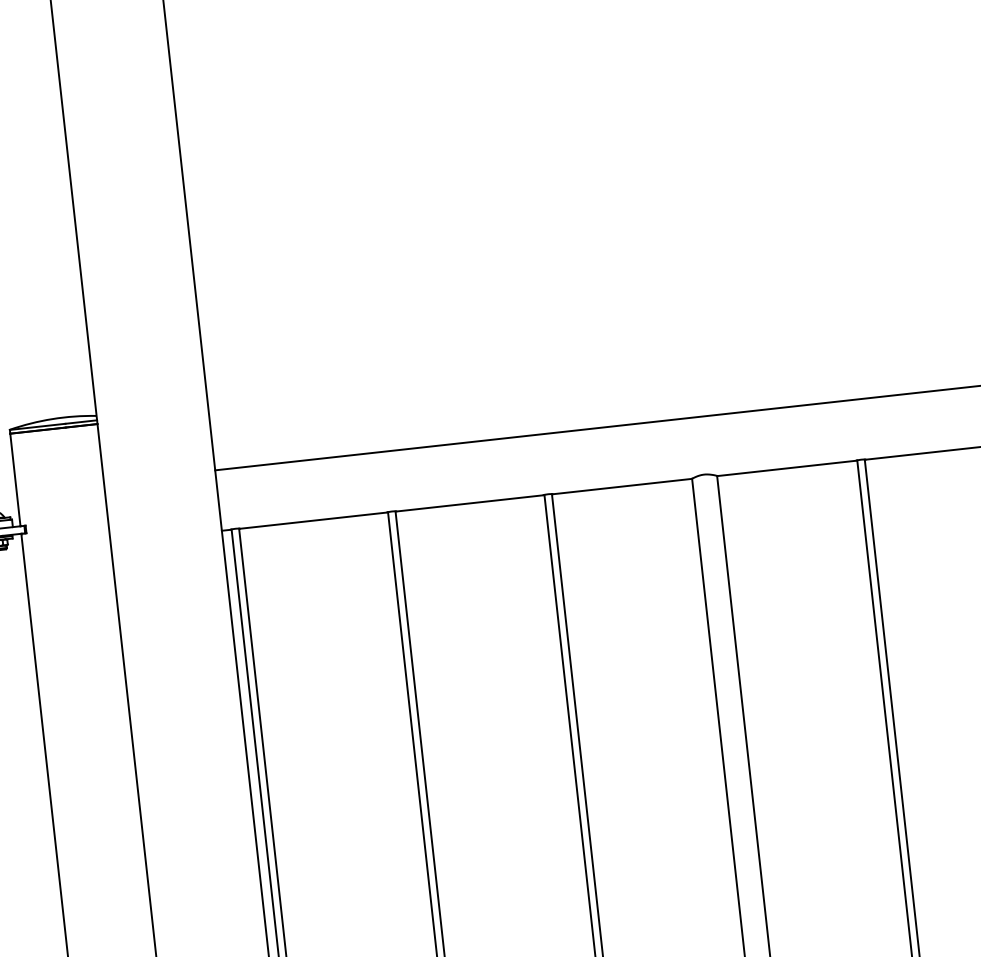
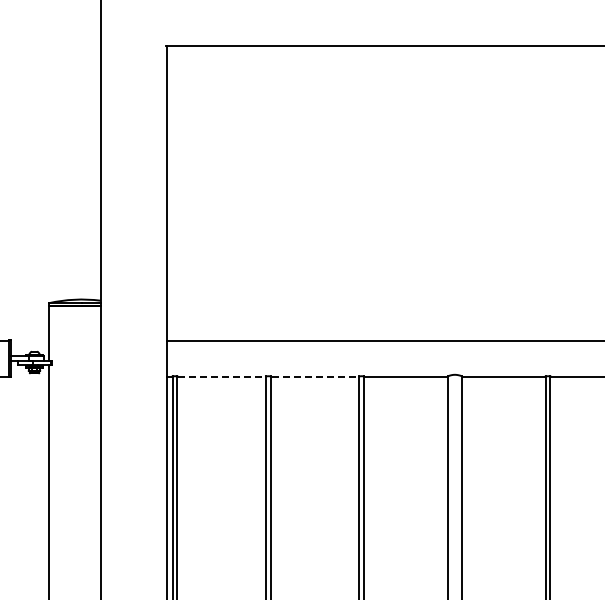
line: (470, 503) -> (315, 376), solid -> dashed
line: (314, 520) -> (222, 376), solid -> dashed

